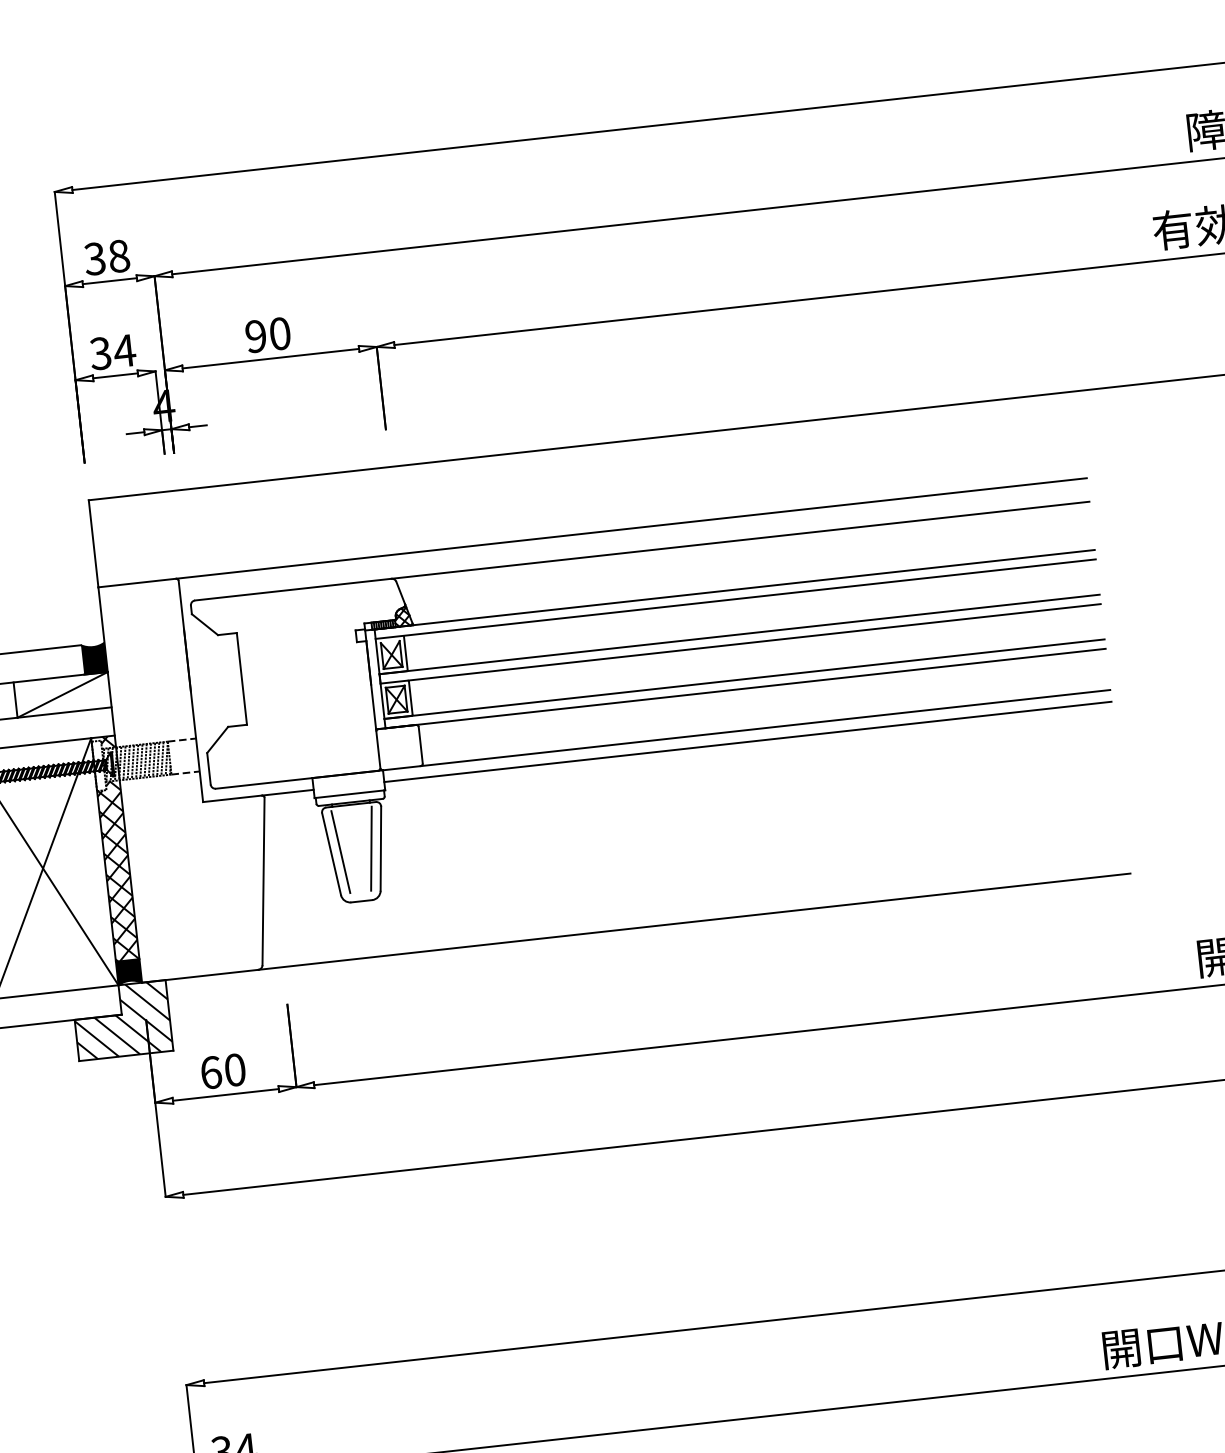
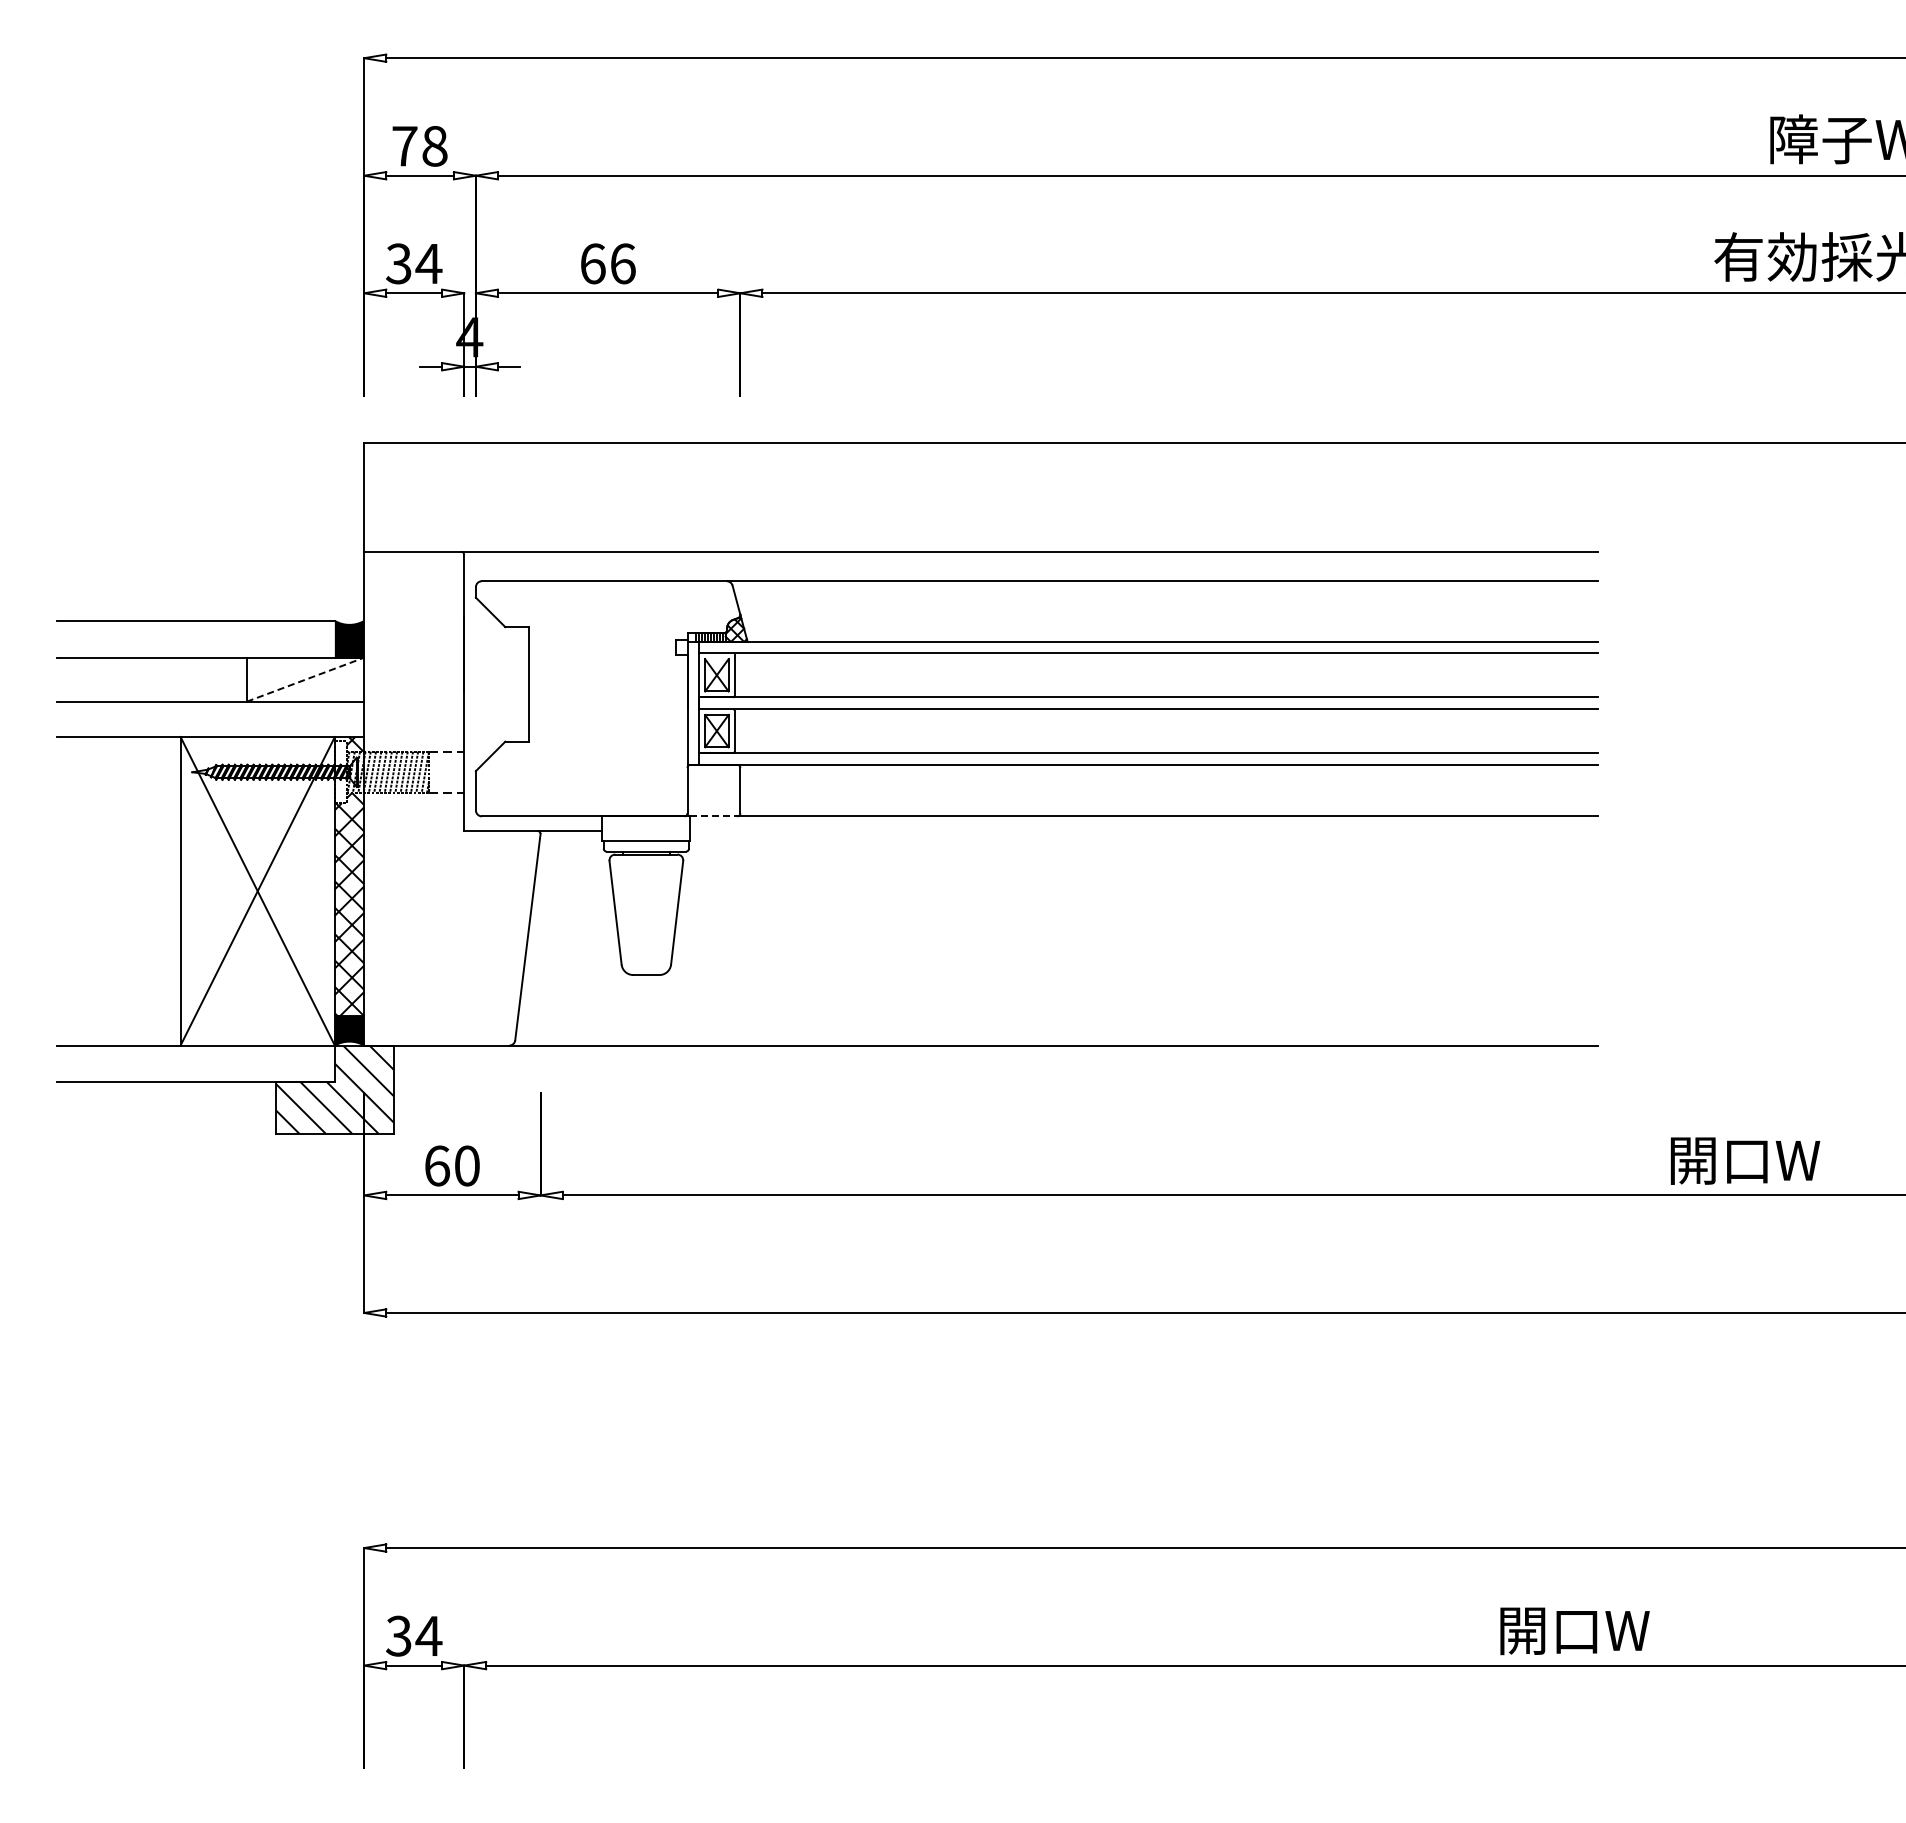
text: (94, 258) -> (404, 145), 38 -> 78
text: (267, 334) -> (607, 263), 90 -> 66
line: (62, 694) -> (305, 679), solid -> dashed
line: (747, 742) -> (1144, 831), removed
line: (401, 768) -> (713, 816), solid -> dashed
line: (371, 848) -> (665, 911), removed
line: (341, 852) -> (627, 911), removed

